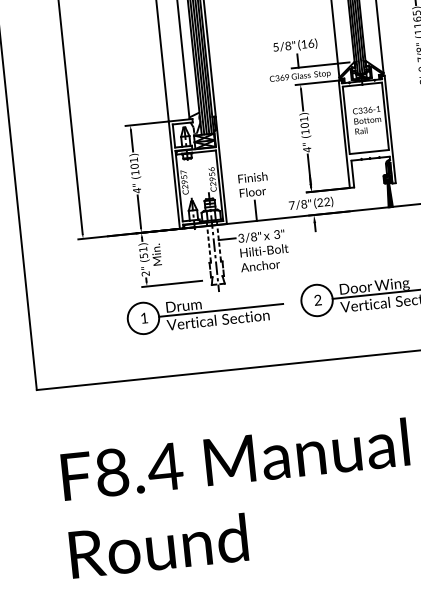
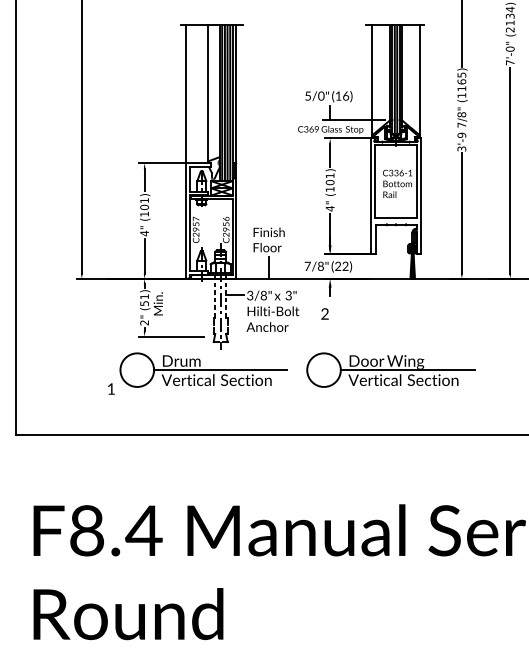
text: (288, 46) -> (321, 96), 5/8" -> 5/0"
text: (317, 299) -> (324, 313), moved
text: (144, 317) -> (111, 388), moved

